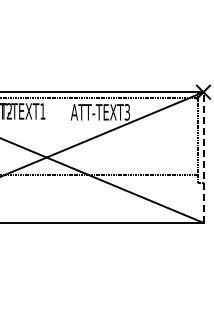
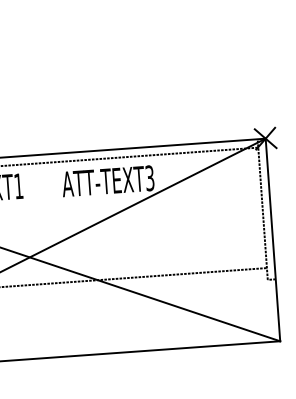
line: (203, 157) -> (272, 239), dashed -> solid

